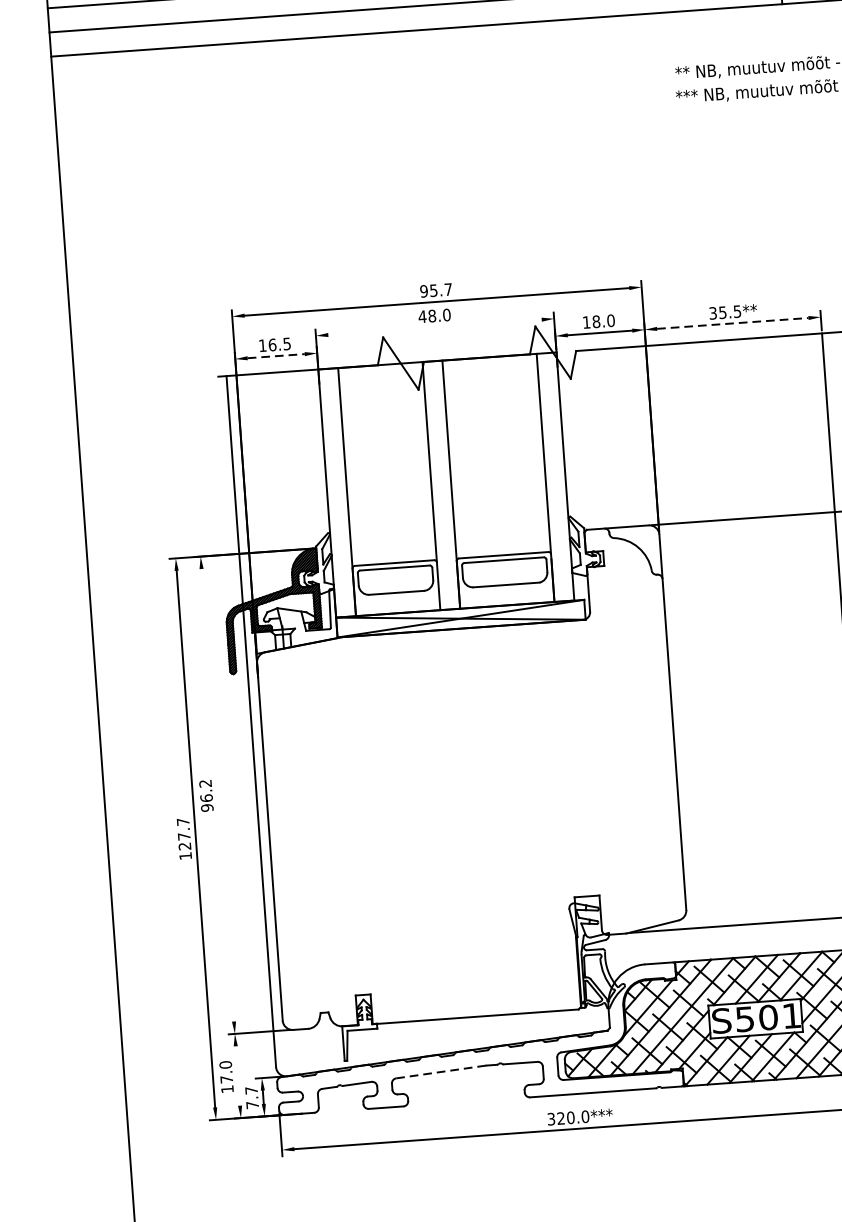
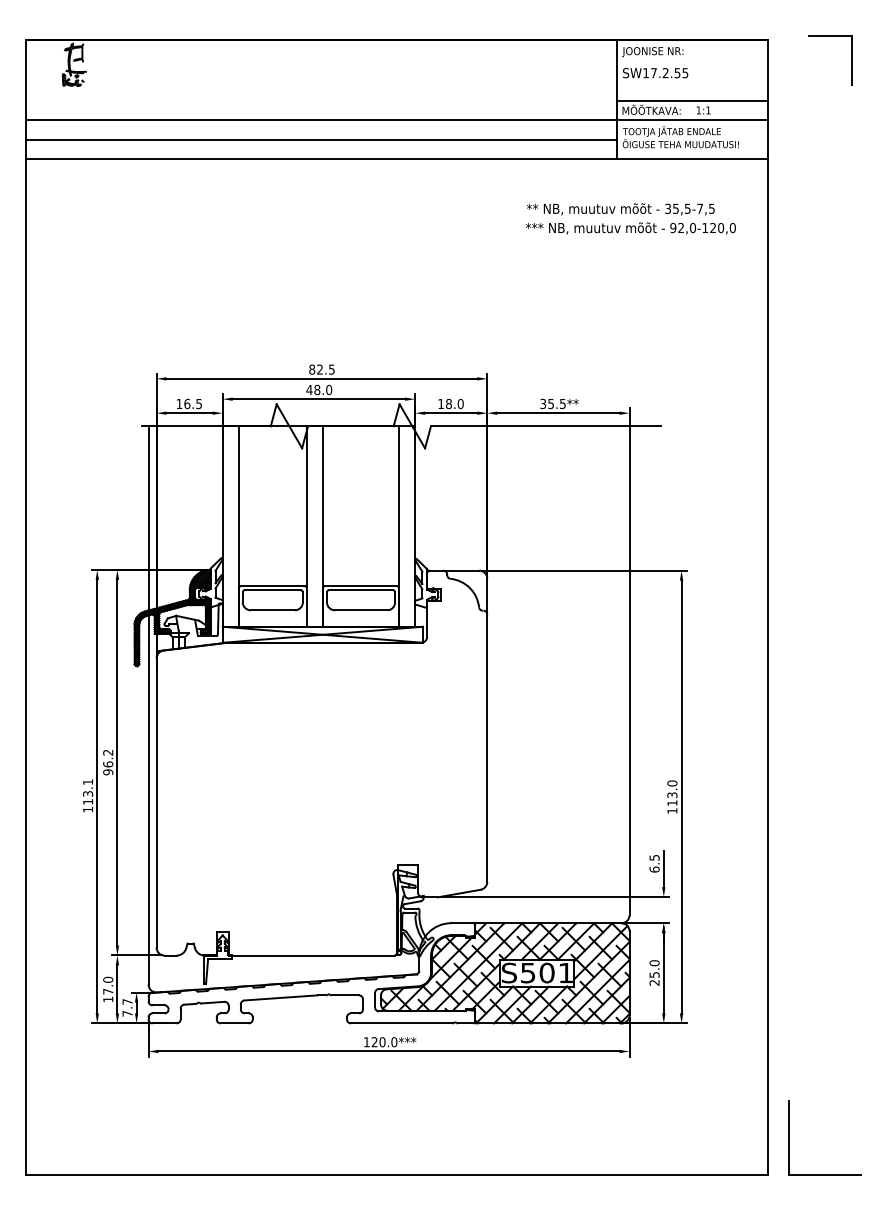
text: (435, 290) -> (321, 369), 95.7 -> 82.5
line: (732, 323) -> (558, 413), dashed -> solid
line: (434, 327) -> (318, 399), added
line: (277, 356) -> (190, 413), dashed -> solid
line: (217, 795) -> (117, 762), added
text: (184, 833) -> (88, 791), 127.7 -> 113.1
line: (441, 1071) -> (281, 997), dashed -> solid
line: (238, 1076) -> (117, 989), added
text: (551, 1119) -> (366, 1042), 320.0*** -> 120.0***

